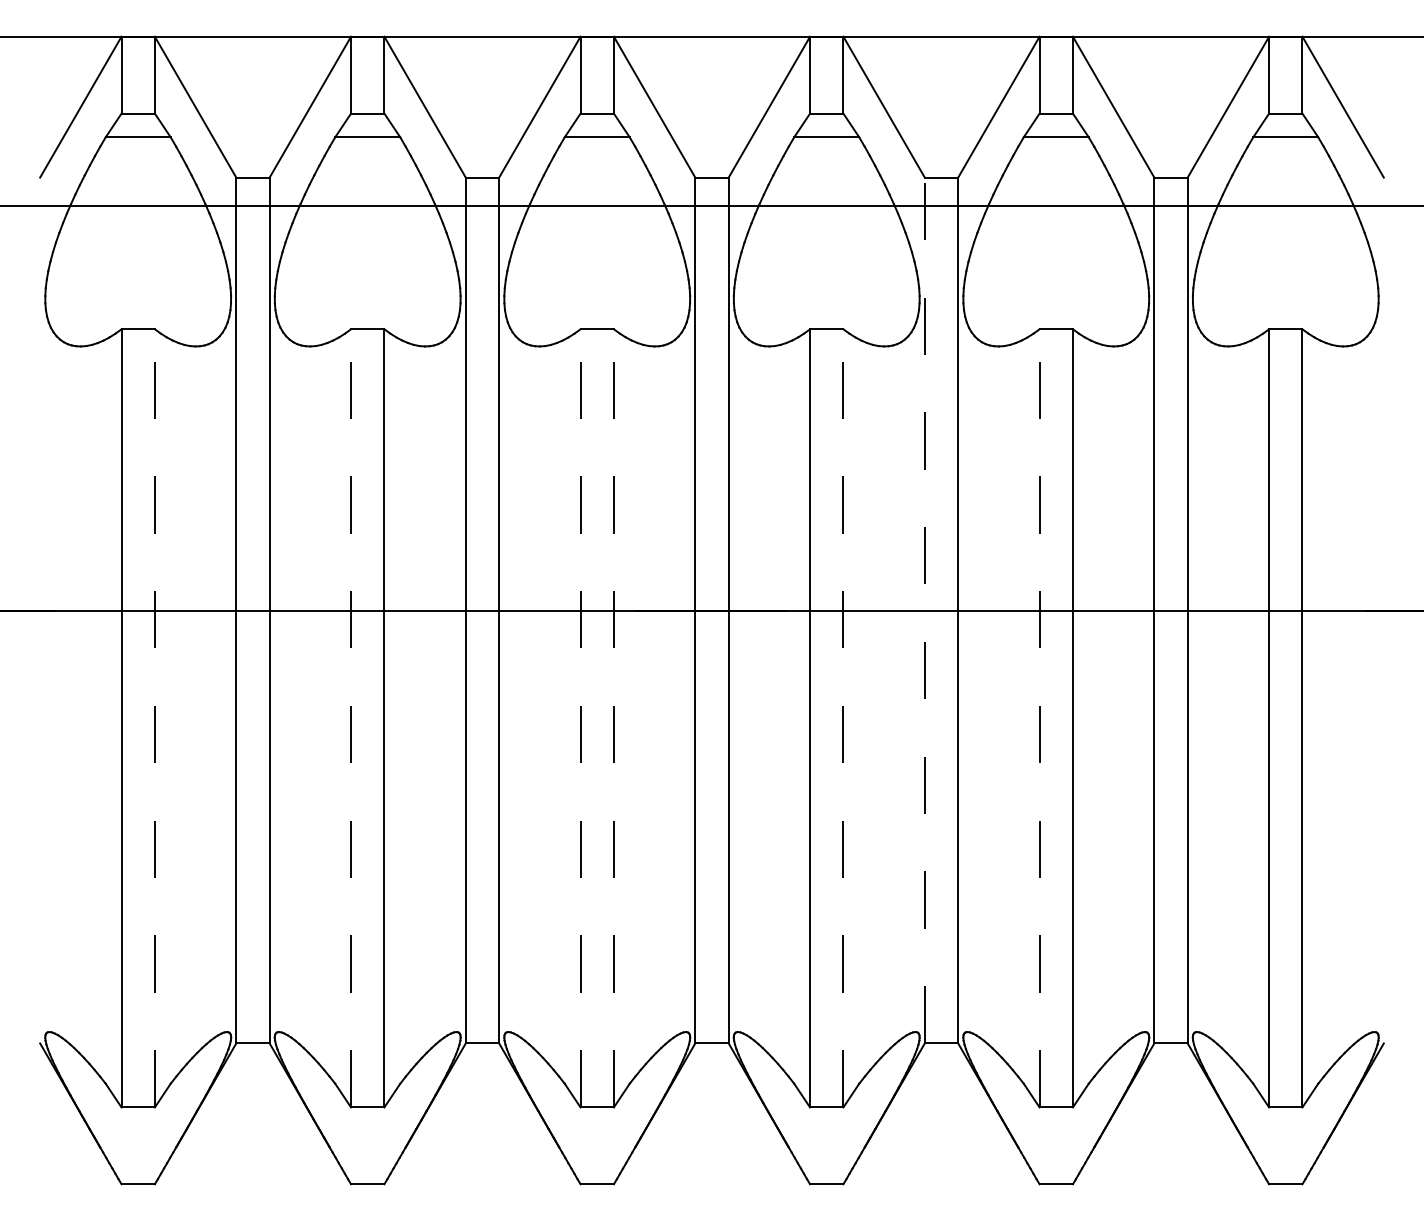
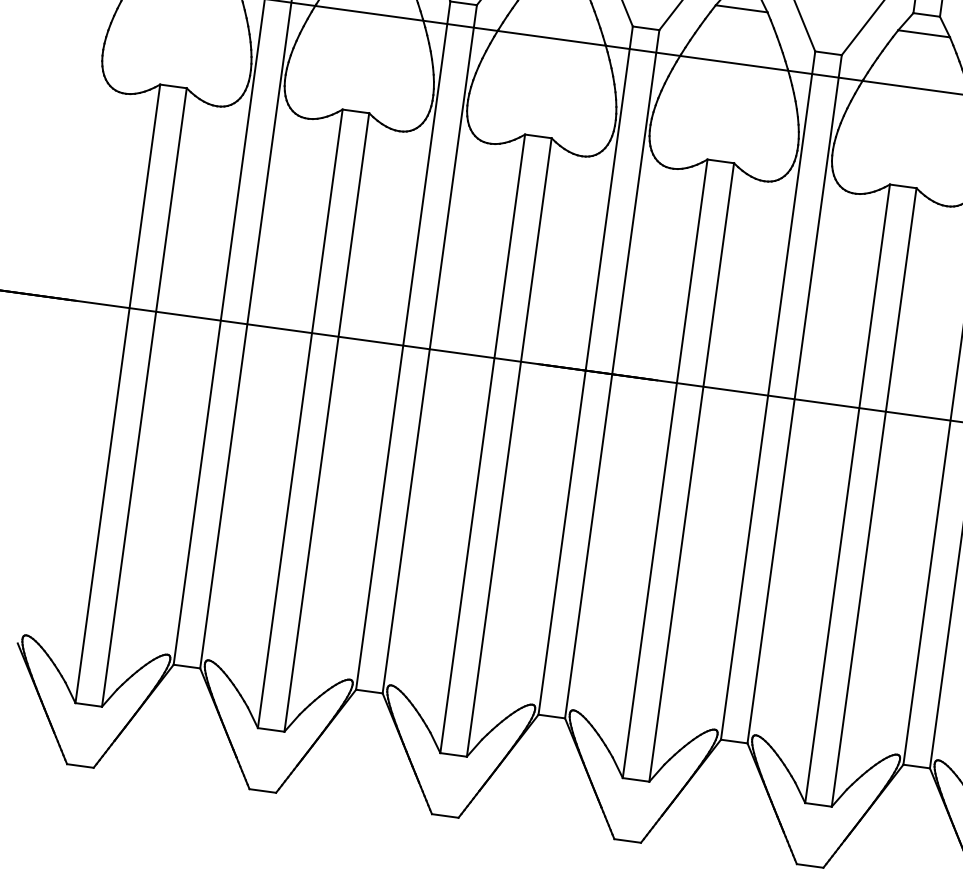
line: (924, 610) -> (767, 395), dashed -> solid
line: (154, 717) -> (144, 396), dashed -> solid
line: (351, 717) -> (300, 418), dashed -> solid
line: (580, 717) -> (482, 443), dashed -> solid
line: (613, 717) -> (509, 446), dashed -> solid
line: (843, 717) -> (691, 471), dashed -> solid
line: (1039, 717) -> (847, 493), dashed -> solid

